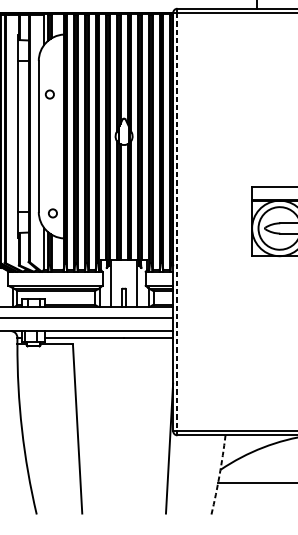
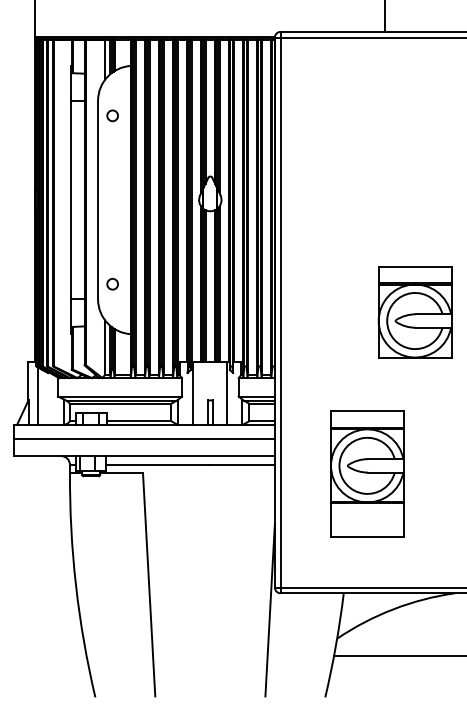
circle: (49, 94) -> (112, 115), moved
circle: (52, 213) -> (112, 284), moved
line: (177, 222) -> (280, 313), dashed -> solid
part: (243, 344) -> (367, 473), added
arc: (219, 475) -> (335, 645), dashed -> solid

